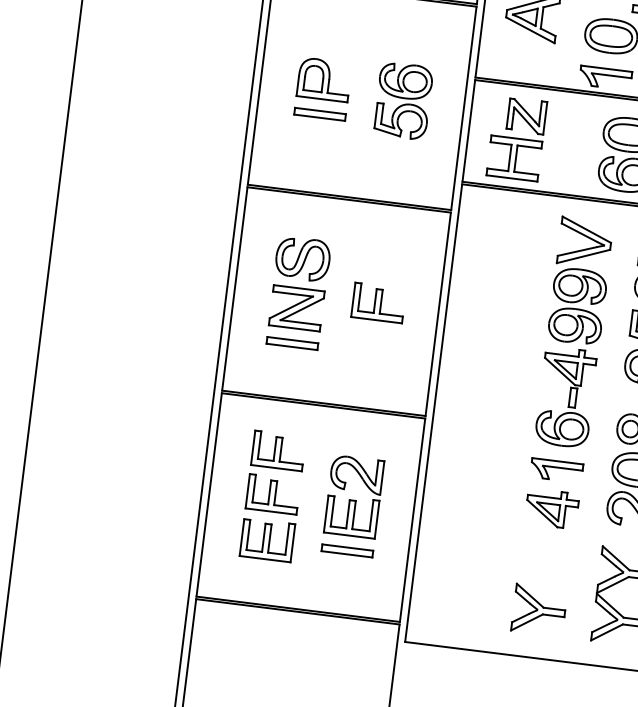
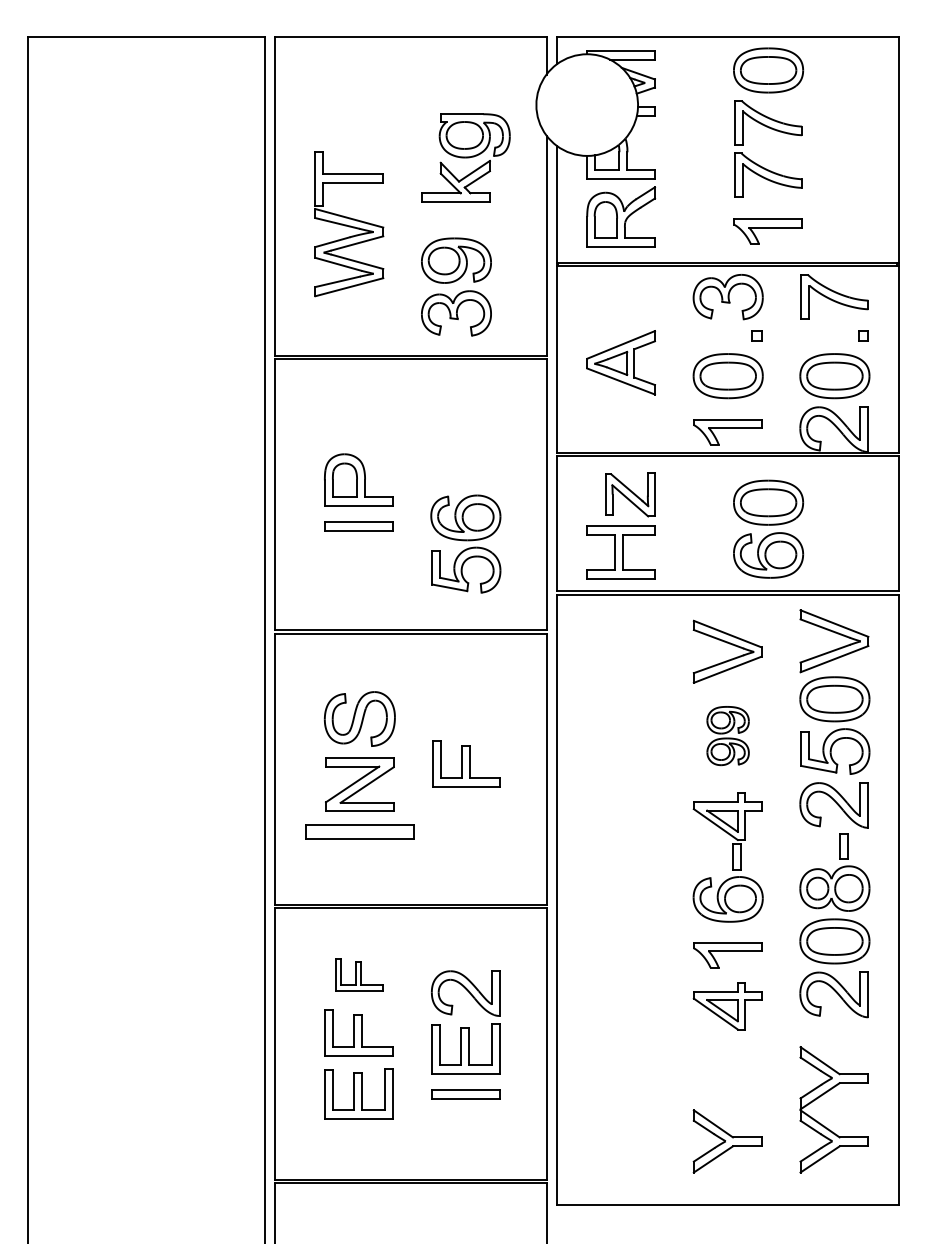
part: (403, 100) -> (465, 543), moved
part: (577, 305) -> (727, 735), size x0.6
part: (292, 343) -> (359, 831), size x1.6
part: (278, 450) -> (358, 974), size x0.7

